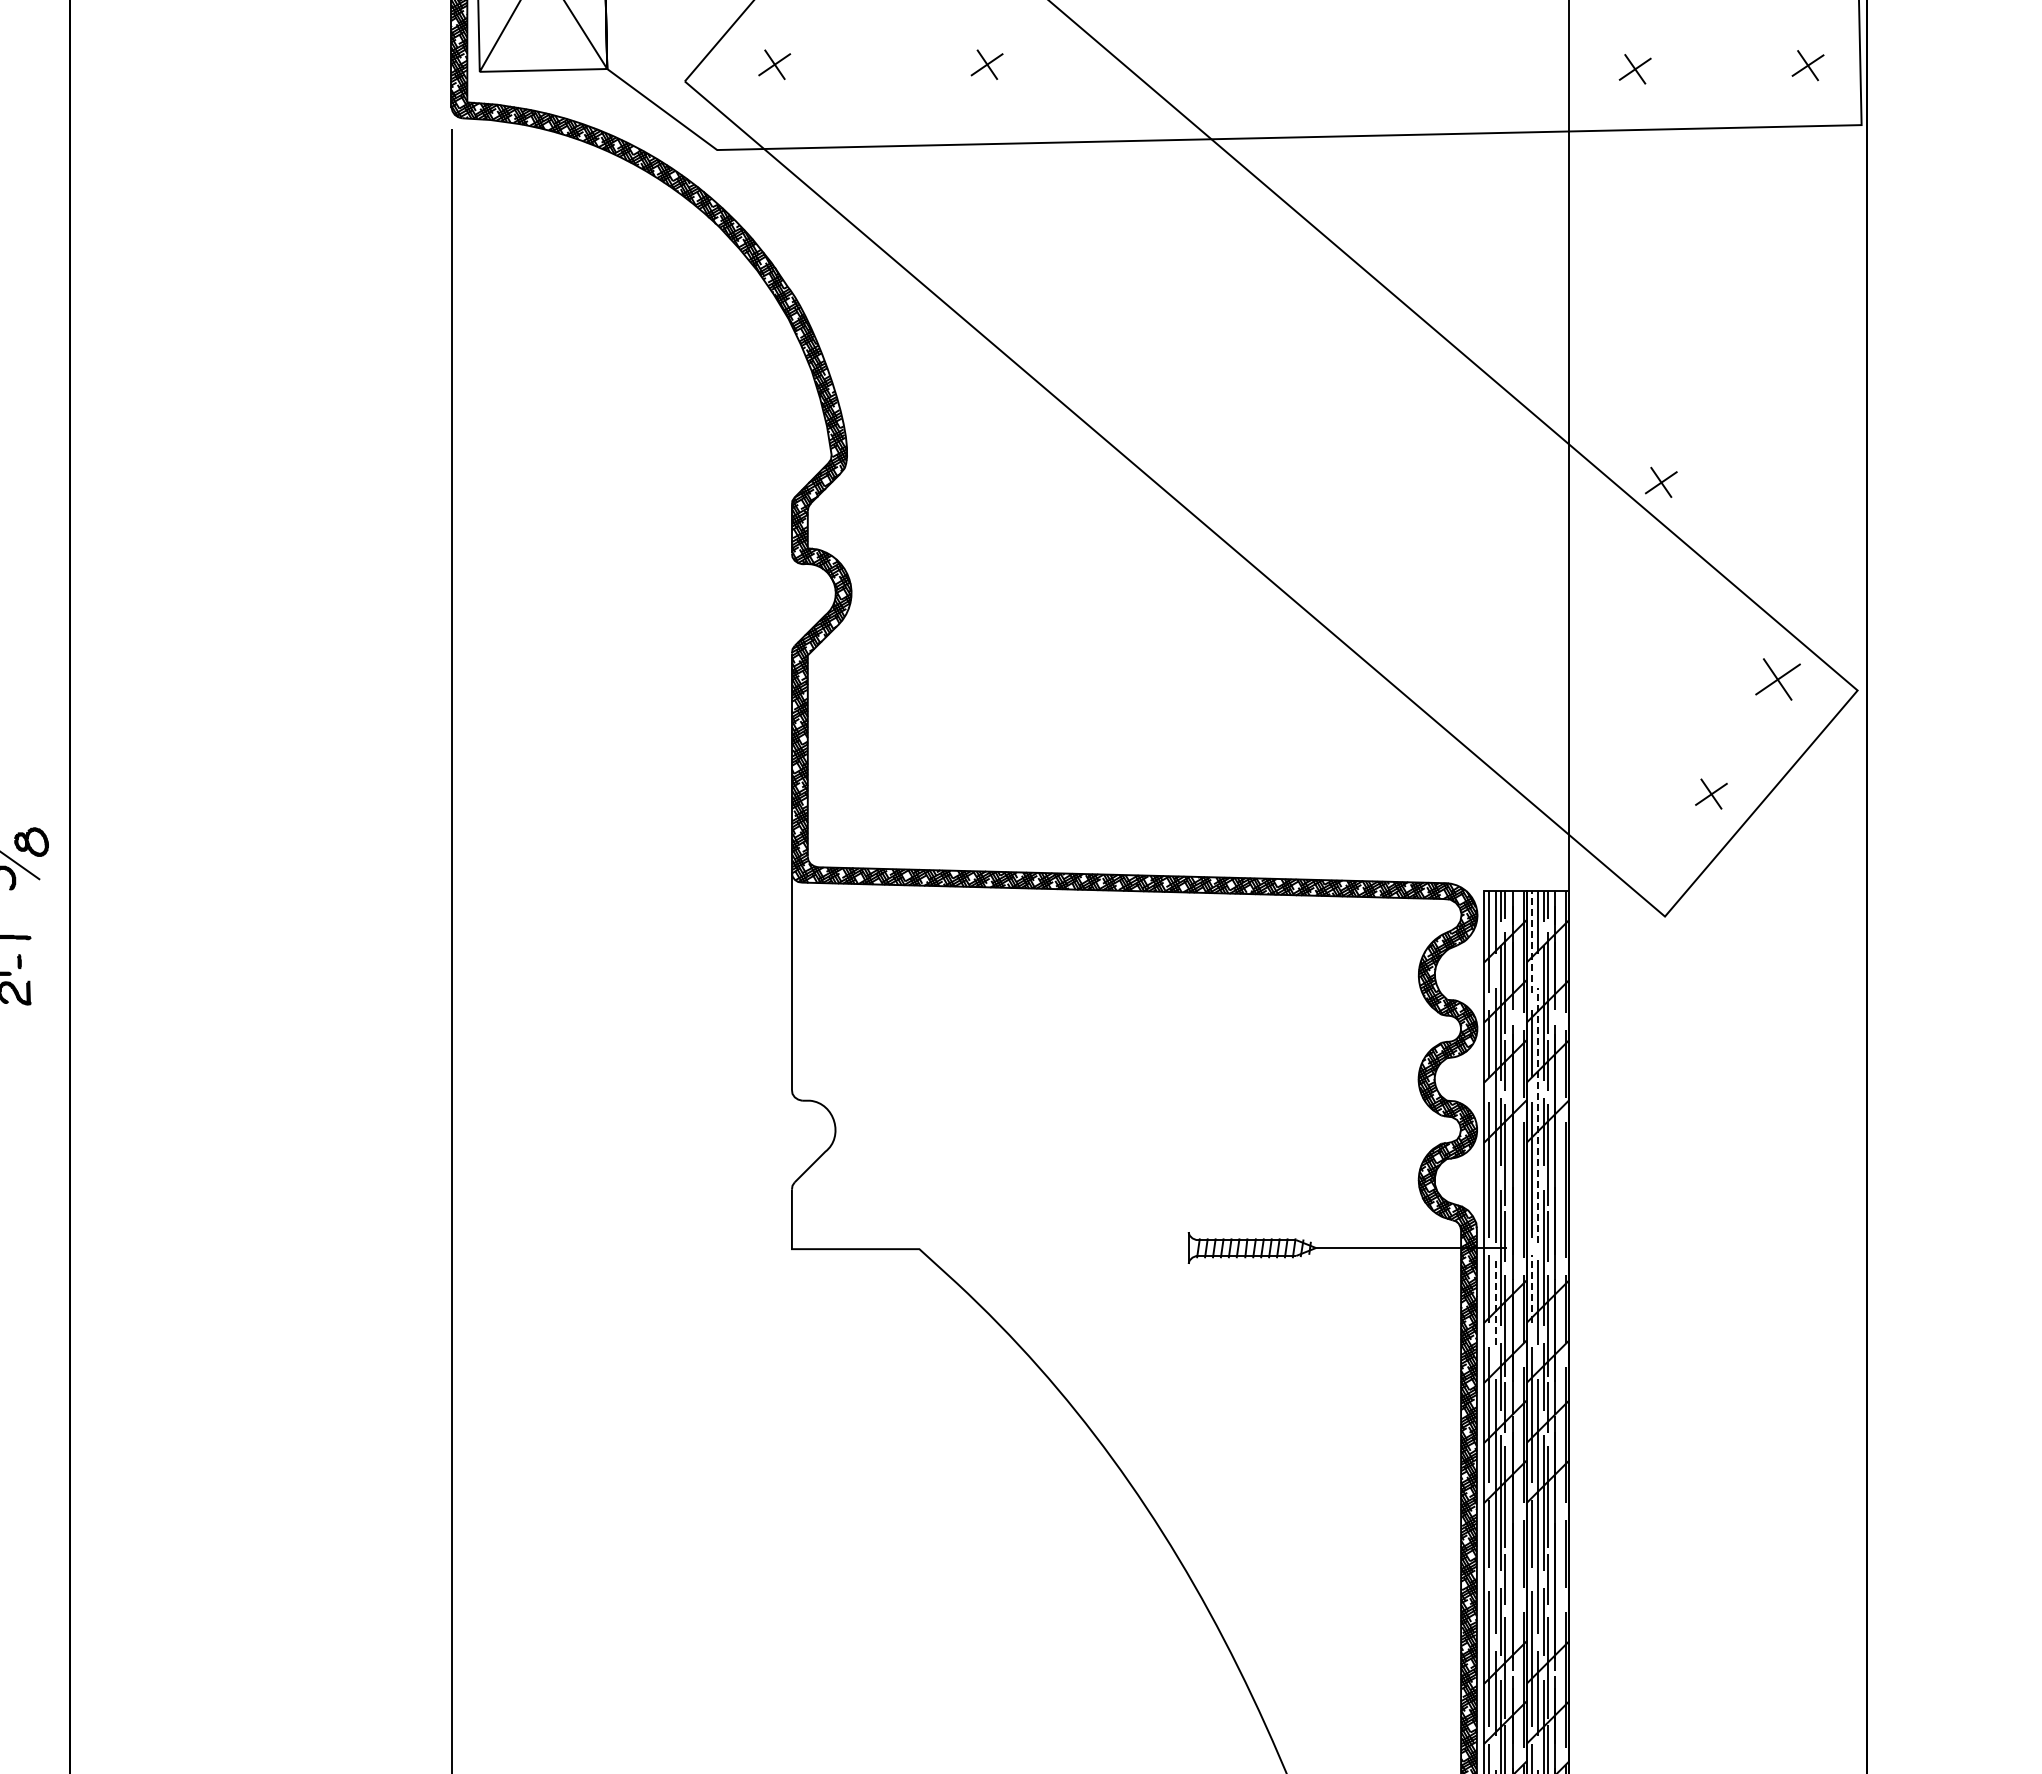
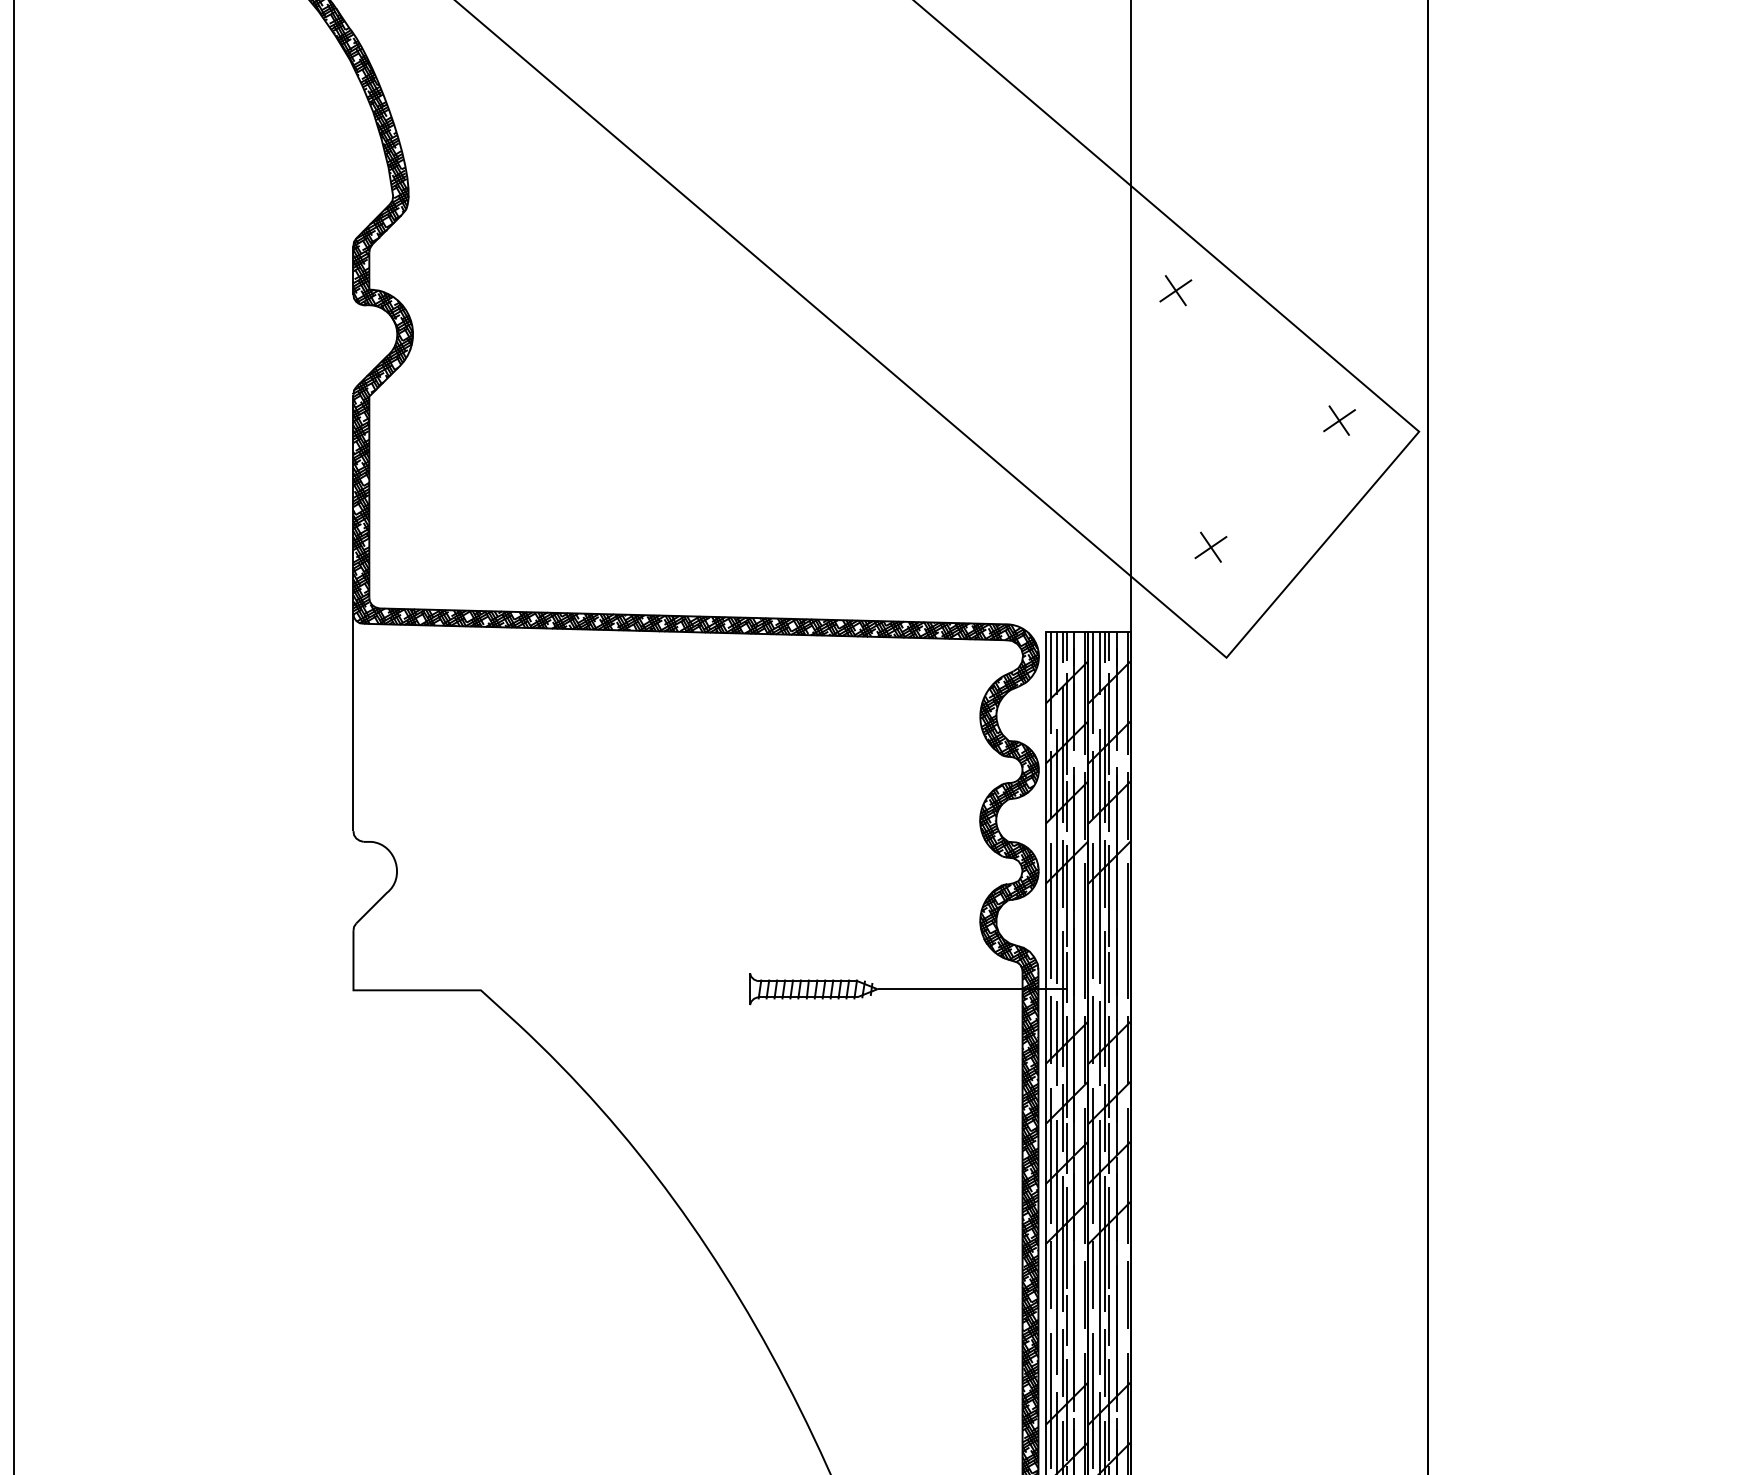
part: (1661, 481) -> (1176, 289), moved
part: (1777, 679) -> (1339, 420), size x0.71
part: (1711, 793) -> (1211, 546), moved
line: (1531, 942) -> (1093, 683), dashed -> solid
line: (1538, 1114) -> (1100, 855), dashed -> solid
line: (1531, 1288) -> (1093, 1029), dashed -> solid
line: (1495, 1301) -> (1057, 1042), dashed -> solid

